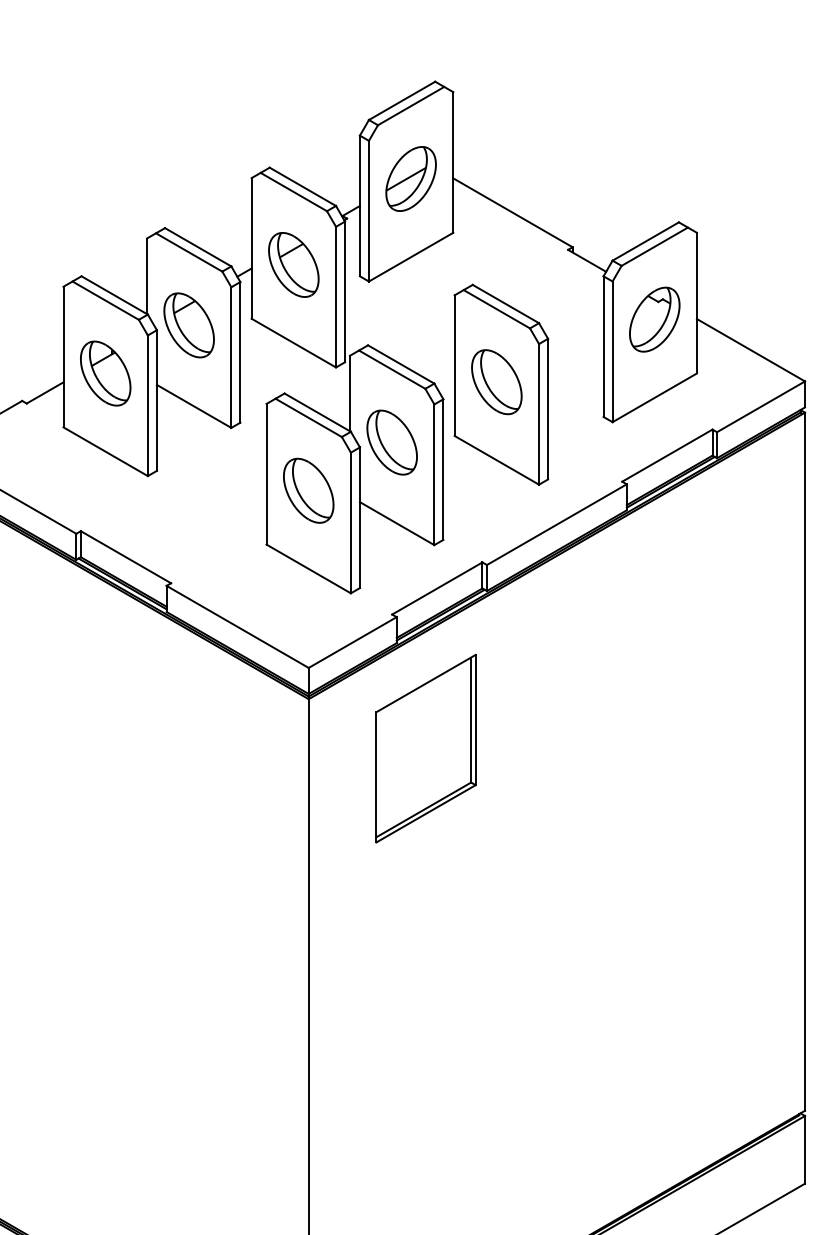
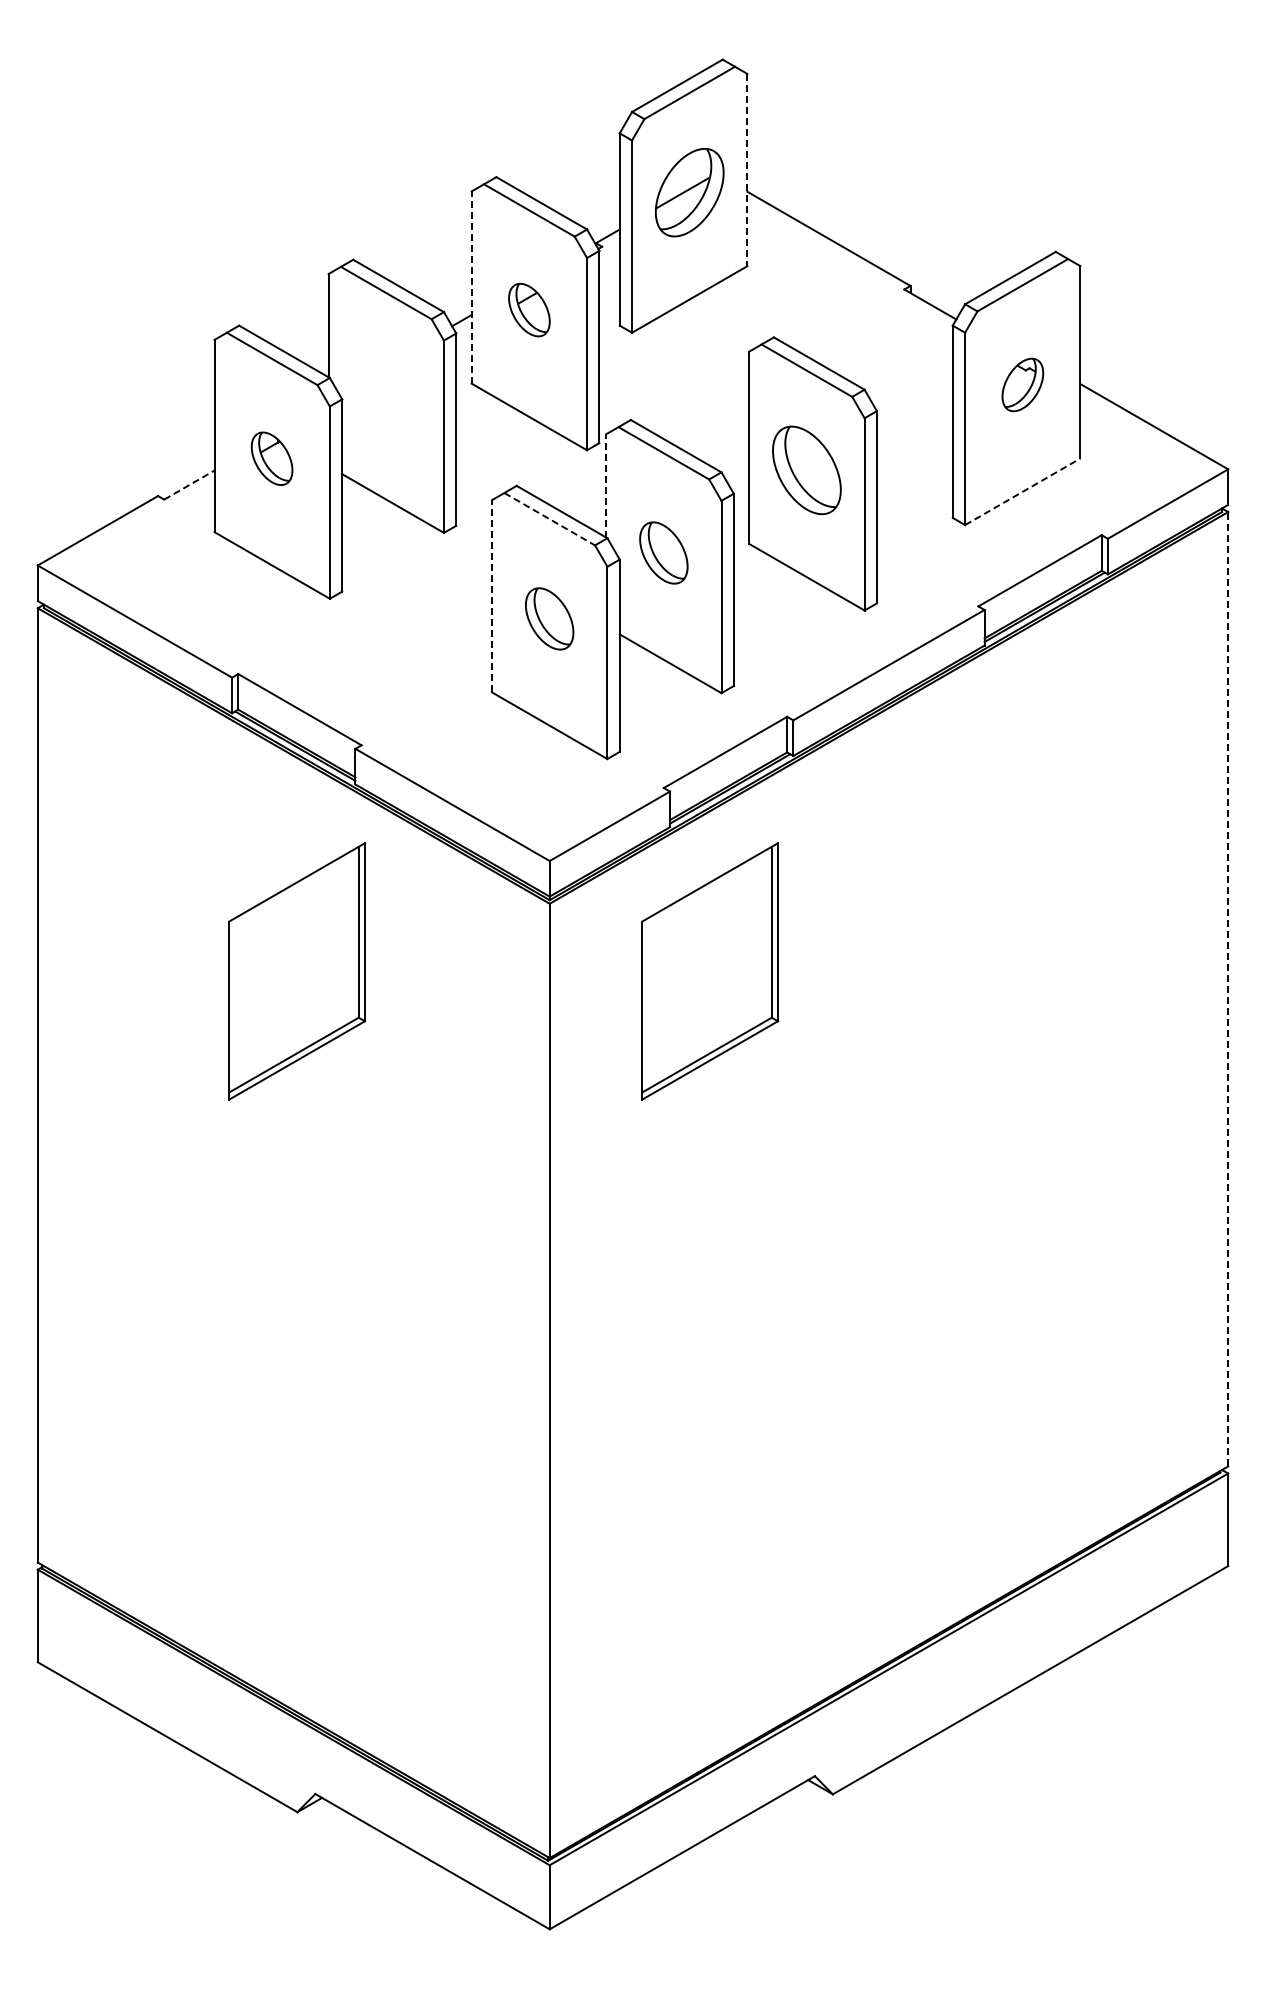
line: (453, 162) -> (747, 170), solid -> dashed
line: (251, 248) -> (471, 287), solid -> dashed
part: (293, 264) -> (529, 309), size x0.6
part: (654, 319) -> (1022, 384), size x0.6
part: (189, 325) -> (386, 392), removed
part: (105, 373) -> (271, 458), size x0.6
line: (45, 392) -> (189, 484), solid -> dashed
line: (350, 393) -> (606, 485), solid -> dashed
line: (654, 397) -> (1022, 491), solid -> dashed
line: (309, 418) -> (550, 519), solid -> dashed
part: (391, 442) -> (663, 552), size x0.7
line: (266, 473) -> (492, 595), solid -> dashed
part: (308, 490) -> (549, 618), size x0.7
part: (124, 748) -> (297, 971), added
line: (805, 761) -> (1228, 988), solid -> dashed

